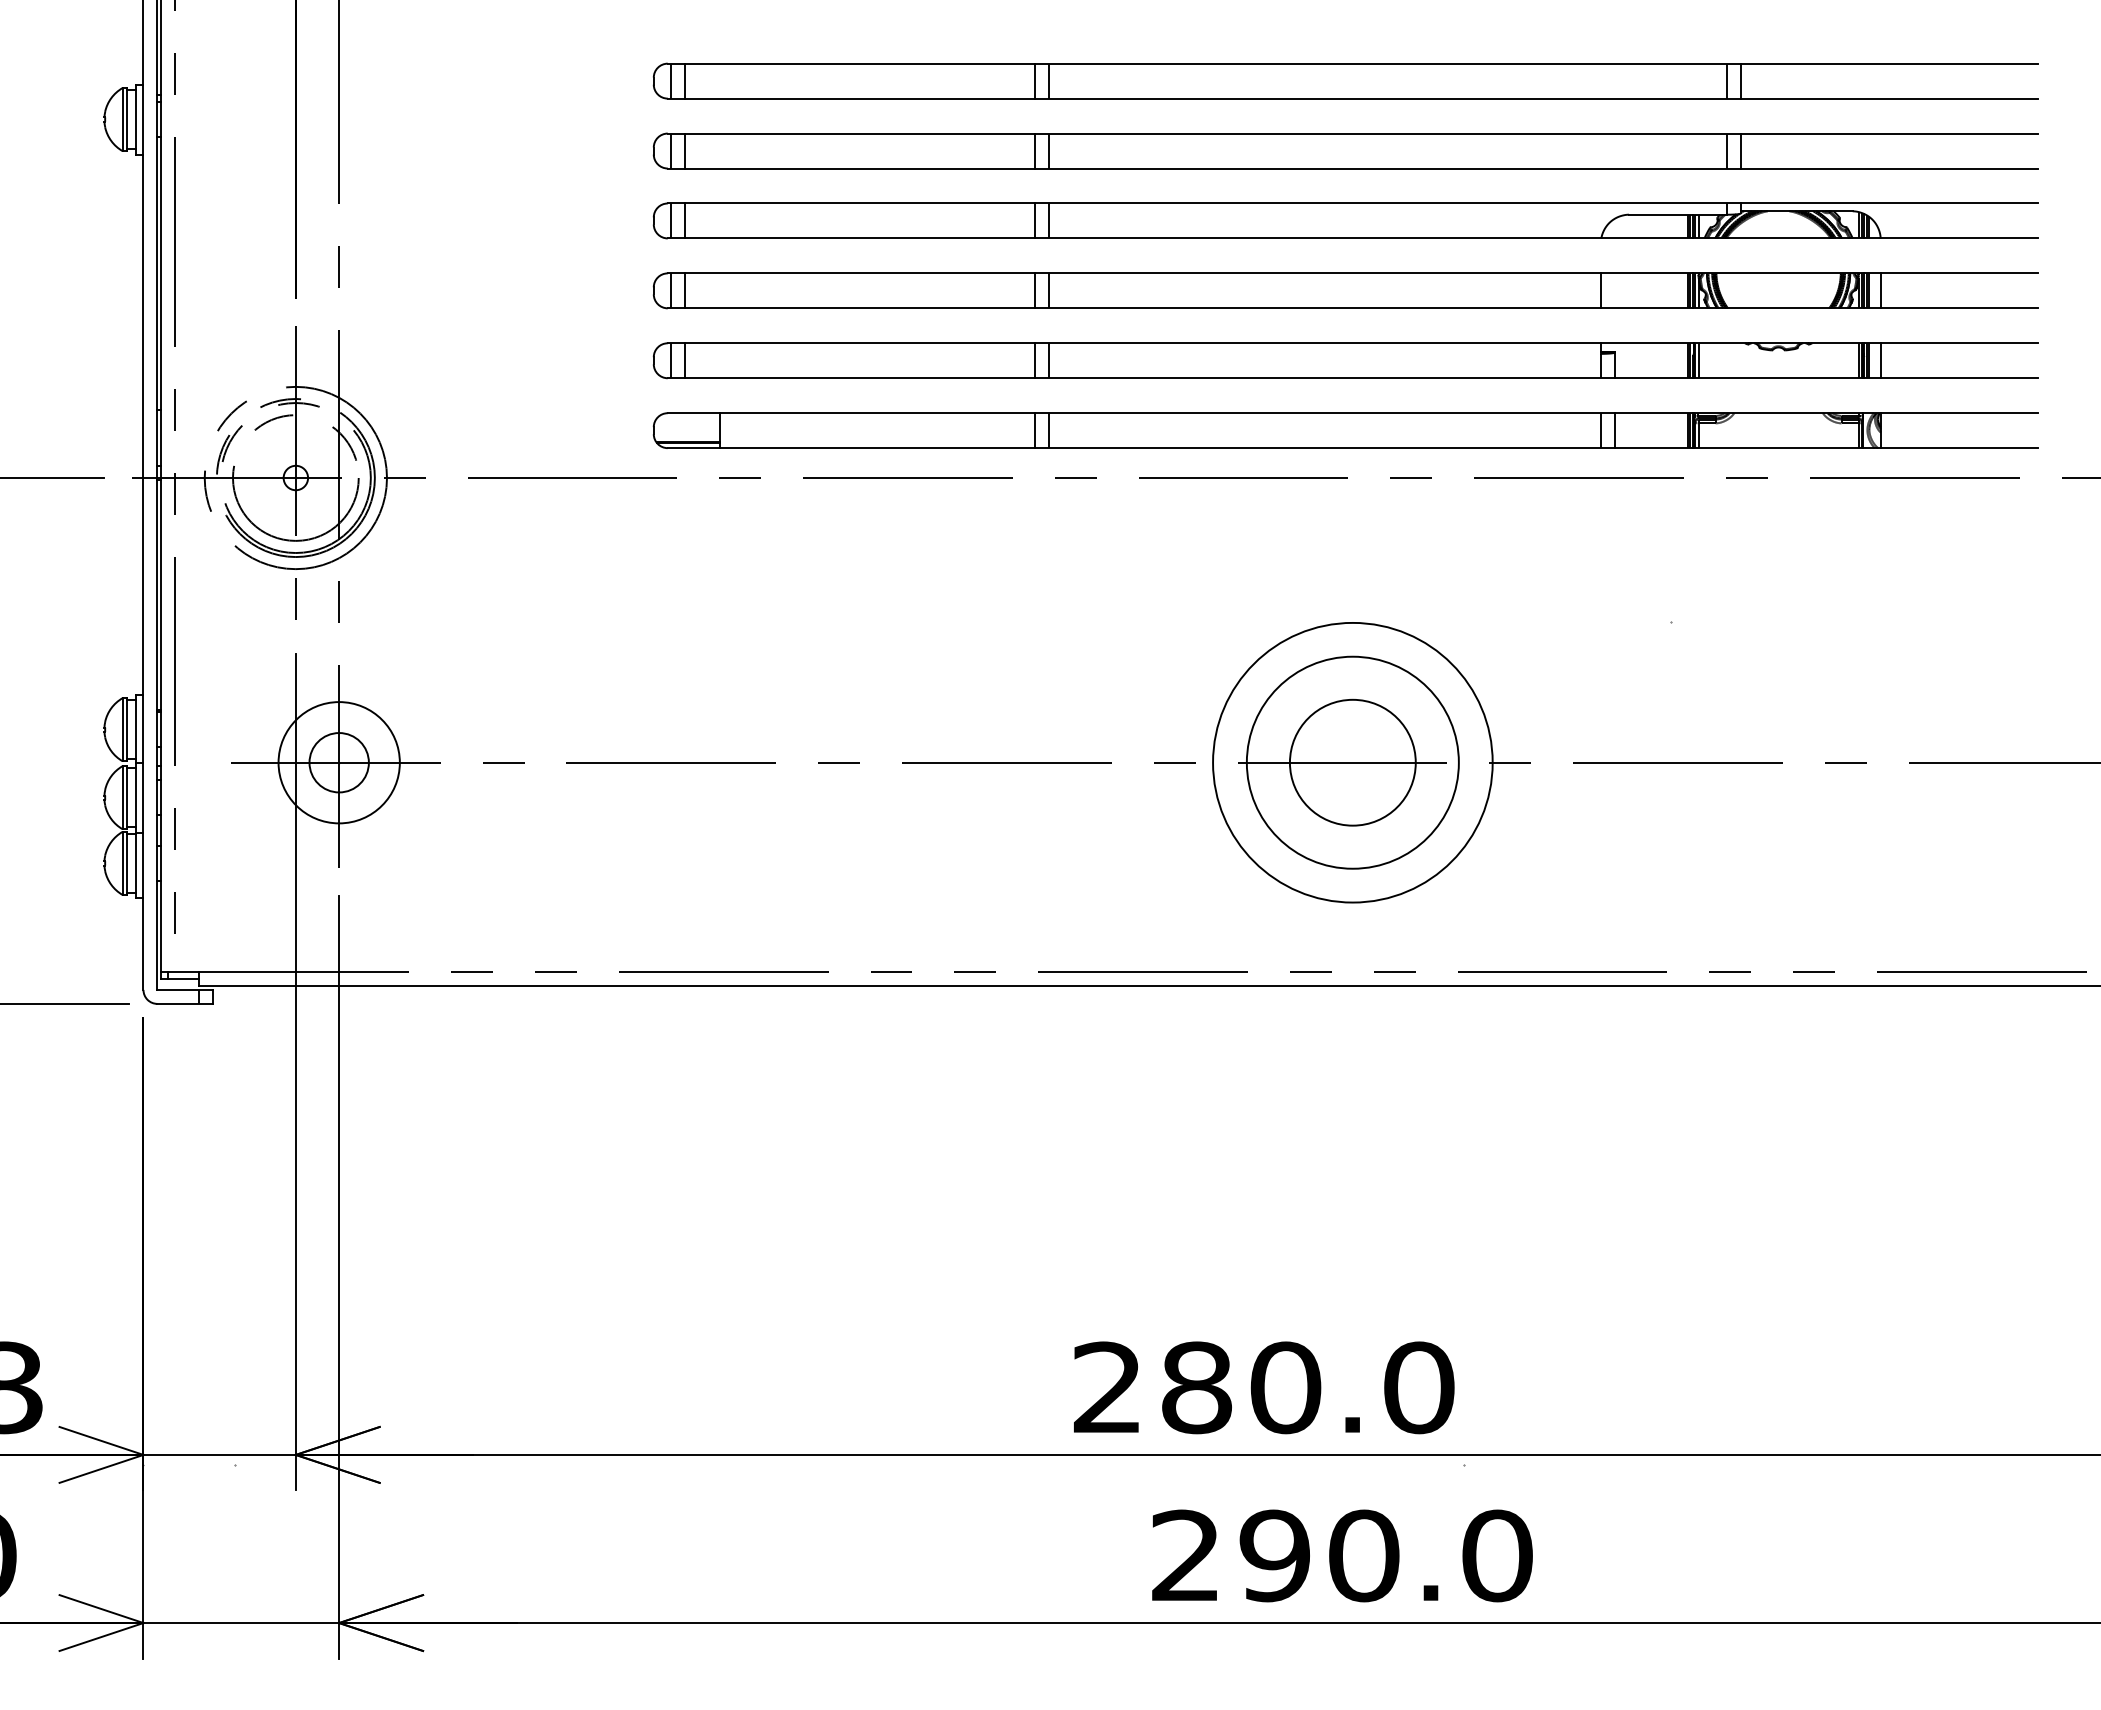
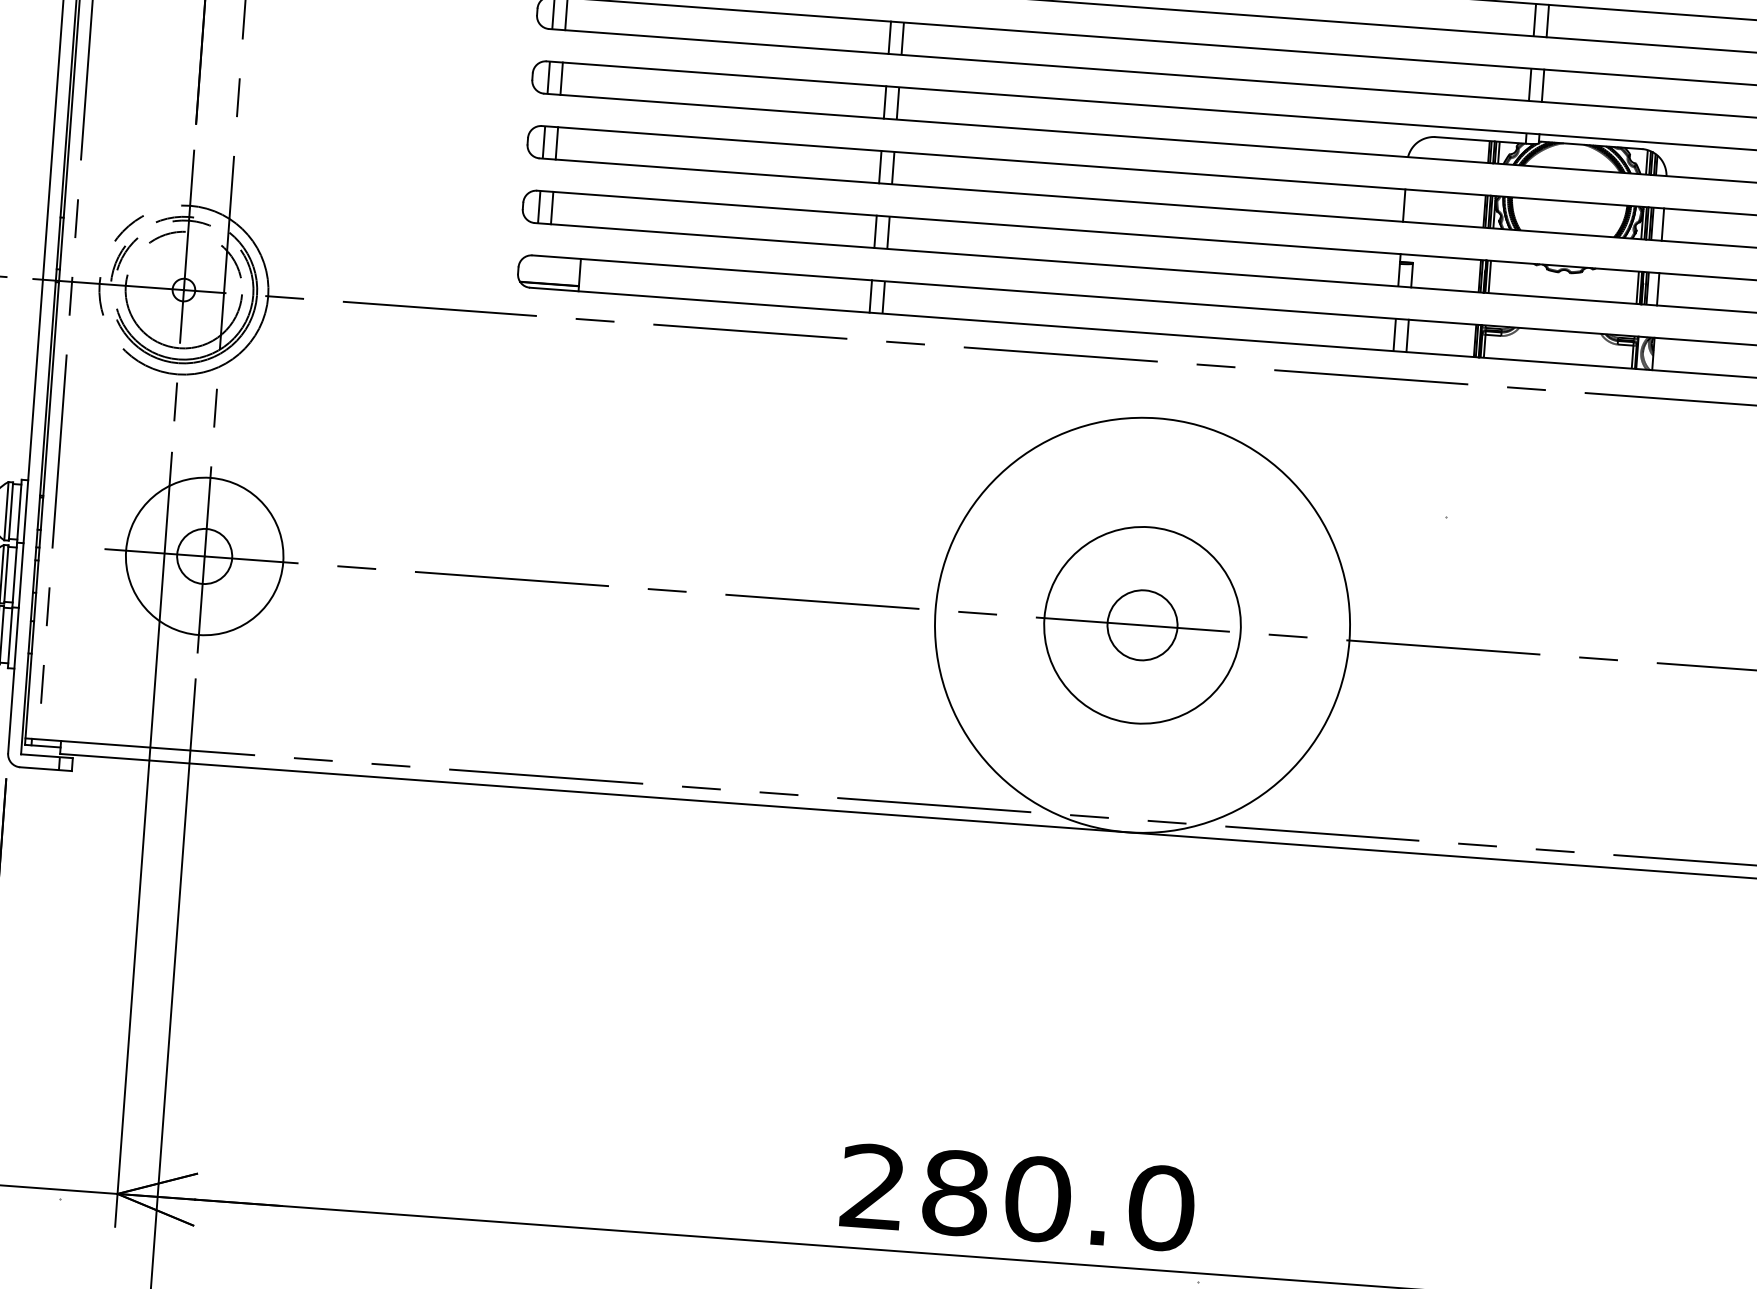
circle: (338, 762) -> (204, 556), size x1.4
circle: (1352, 762) -> (1142, 625), size x0.6
circle: (1352, 762) -> (1142, 625), size x1.6

